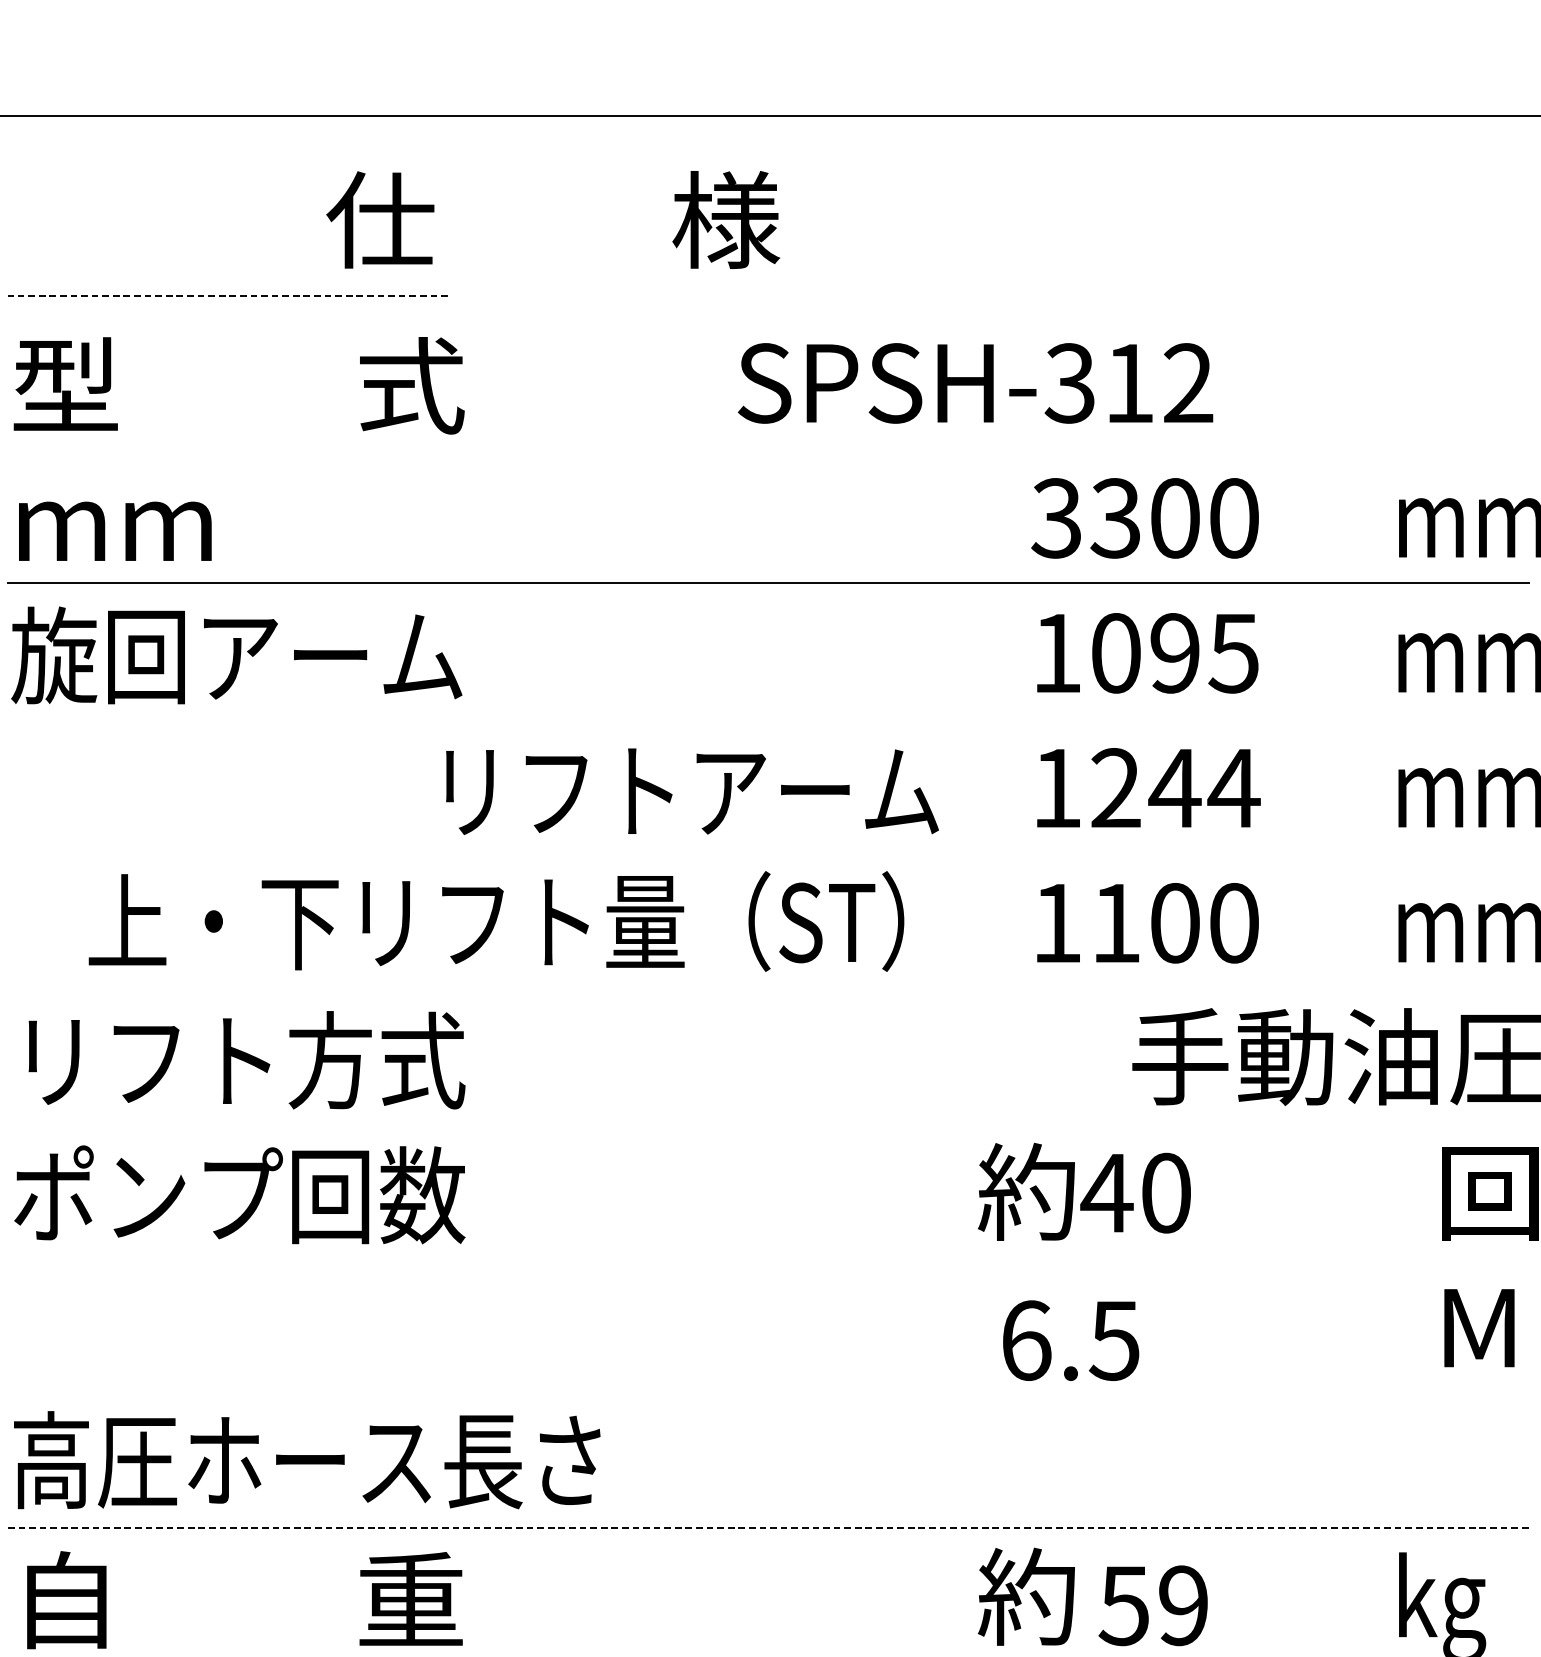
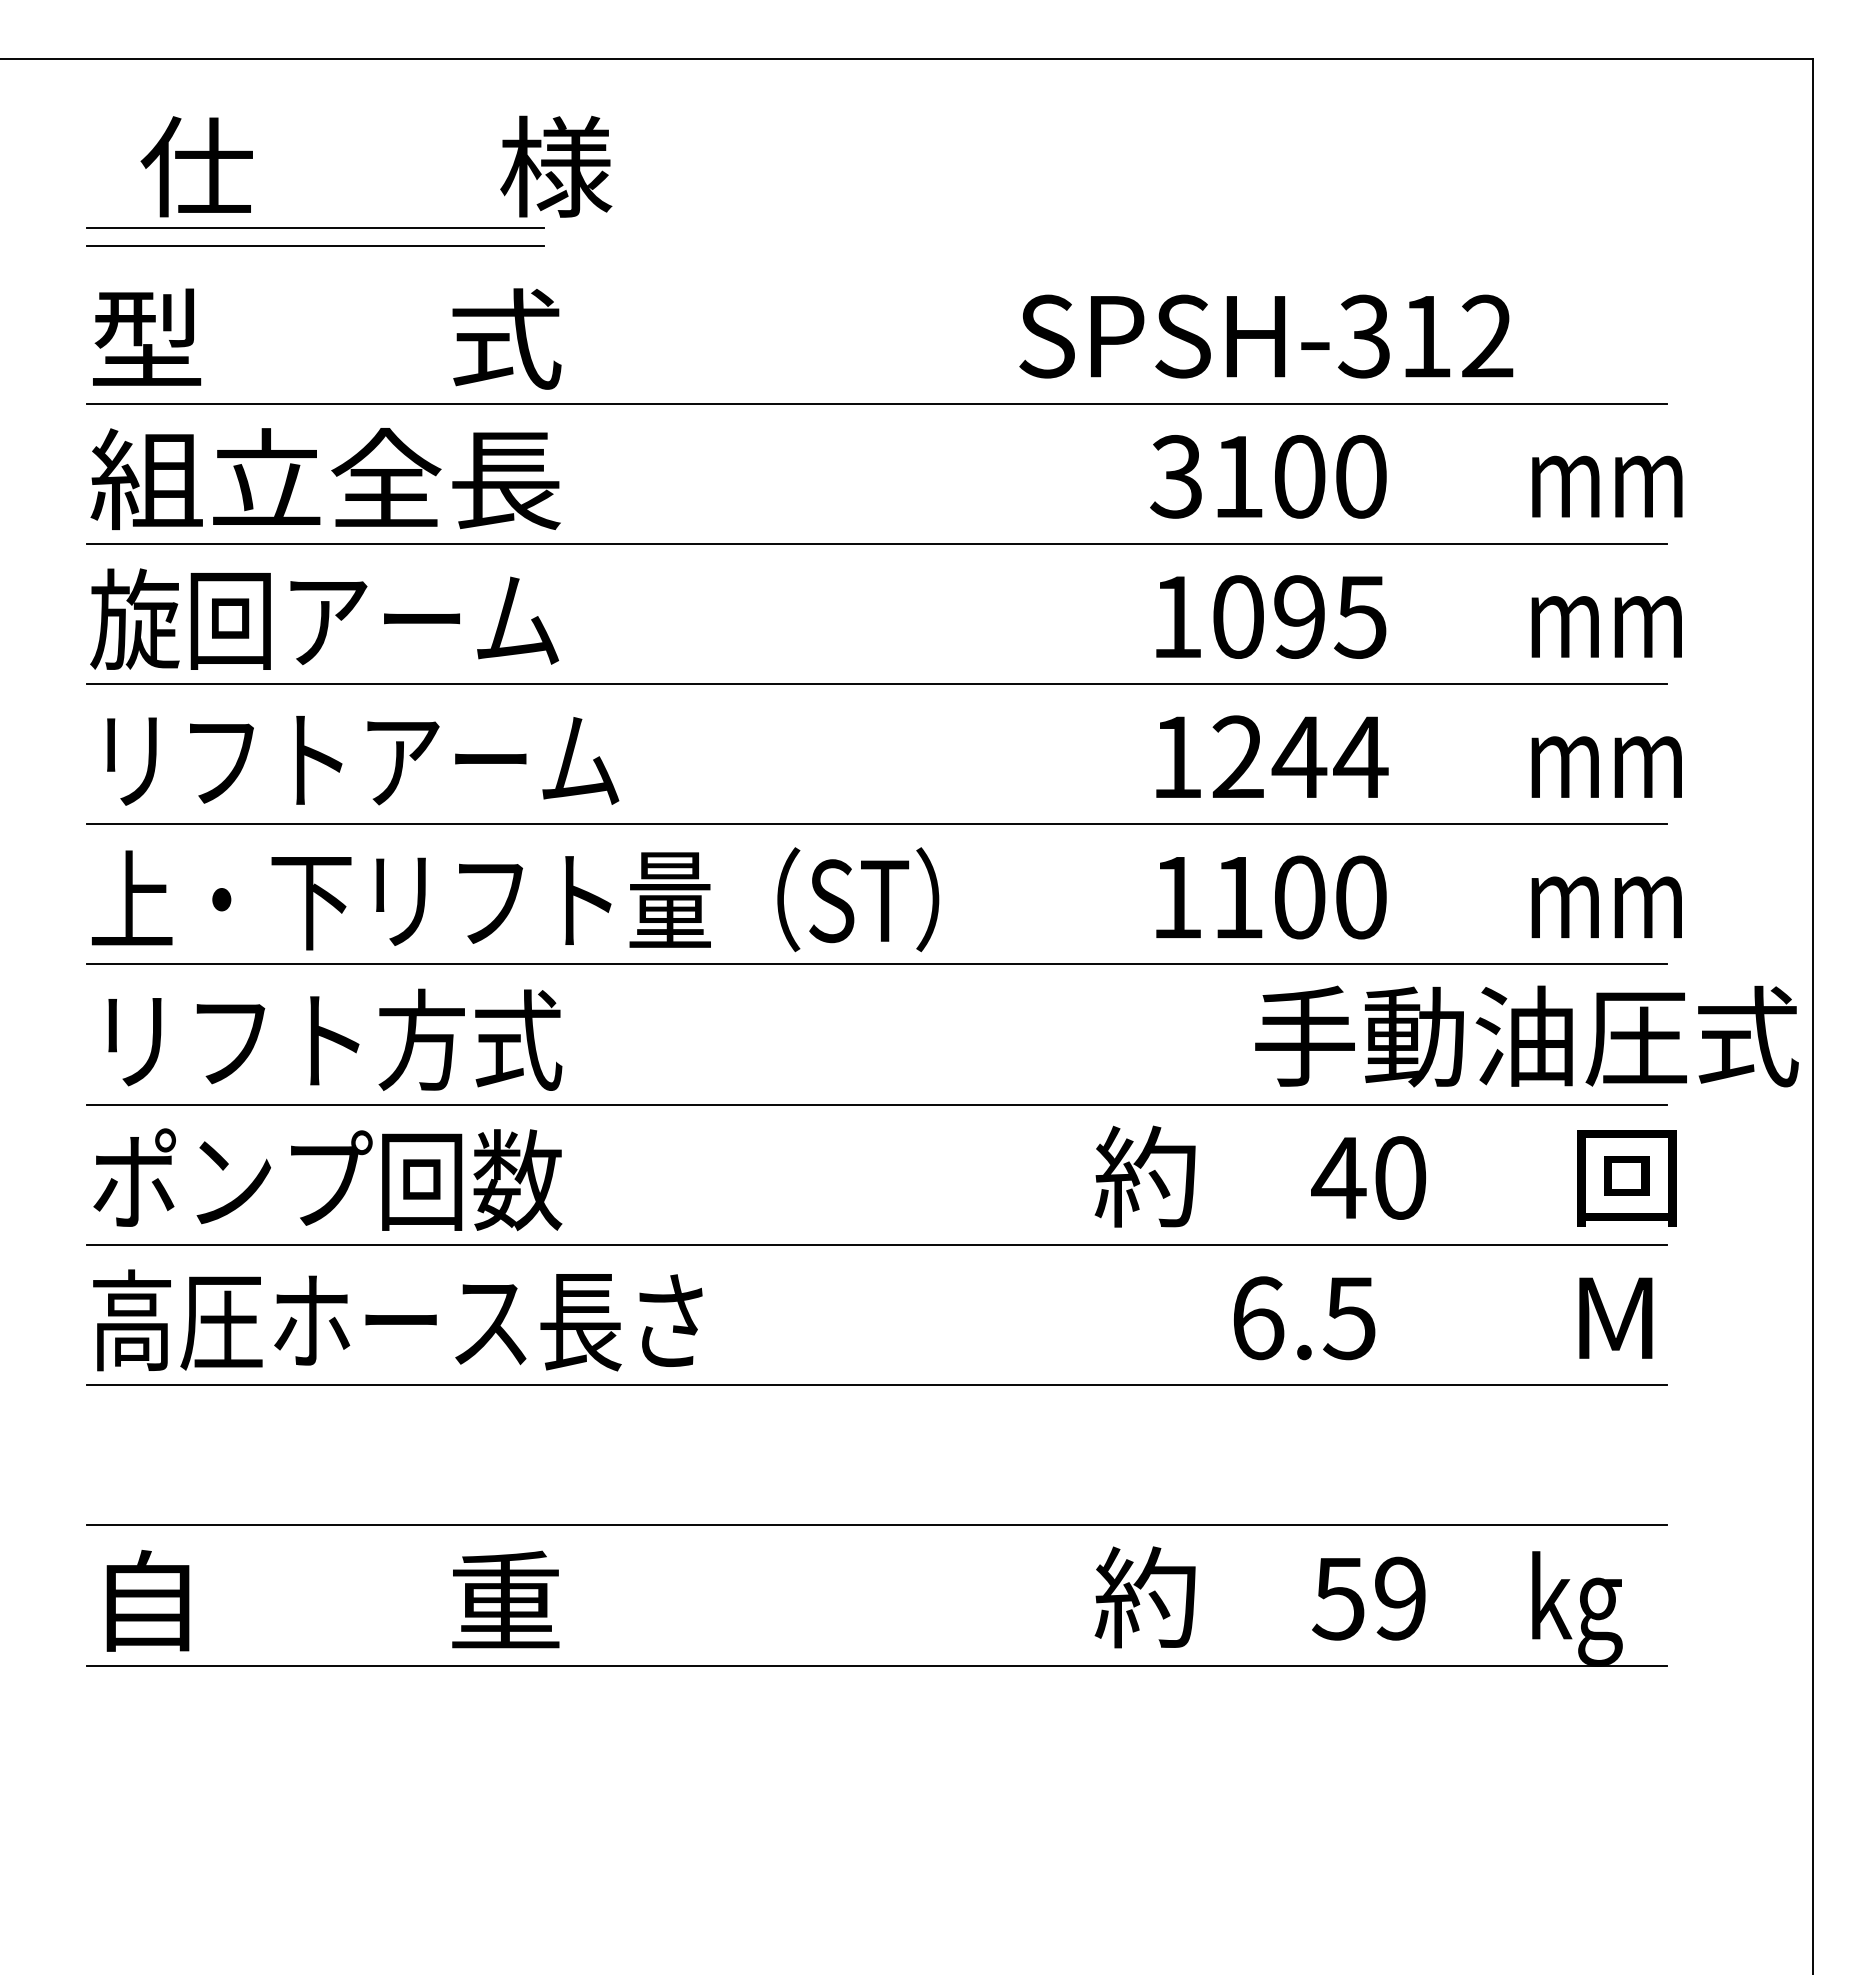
text: (553, 219) -> (376, 166), moved
line: (227, 279) -> (315, 228), added
line: (227, 295) -> (315, 245), dashed -> solid
text: (975, 383) -> (1266, 336), moved
line: (767, 447) -> (876, 403), added
text: (1115, 518) -> (1237, 476), 3300 -> 3100
text: (237, 520) -> (325, 479), mm -> 組立全長
line: (767, 717) -> (876, 683), added
text: (692, 791) -> (363, 760), moved
line: (767, 852) -> (876, 824), added
text: (496, 921) -> (515, 899), moved
line: (767, 987) -> (876, 964), added
line: (767, 1122) -> (876, 1104), added
text: (1135, 1192) -> (1368, 1177), moved
line: (767, 1257) -> (876, 1244), added
text: (1071, 1340) -> (1304, 1318), moved
line: (767, 1392) -> (876, 1385), added
text: (306, 1460) -> (397, 1320), moved
line: (768, 1527) -> (877, 1525), dashed -> solid
text: (1152, 1605) -> (1368, 1598), moved

